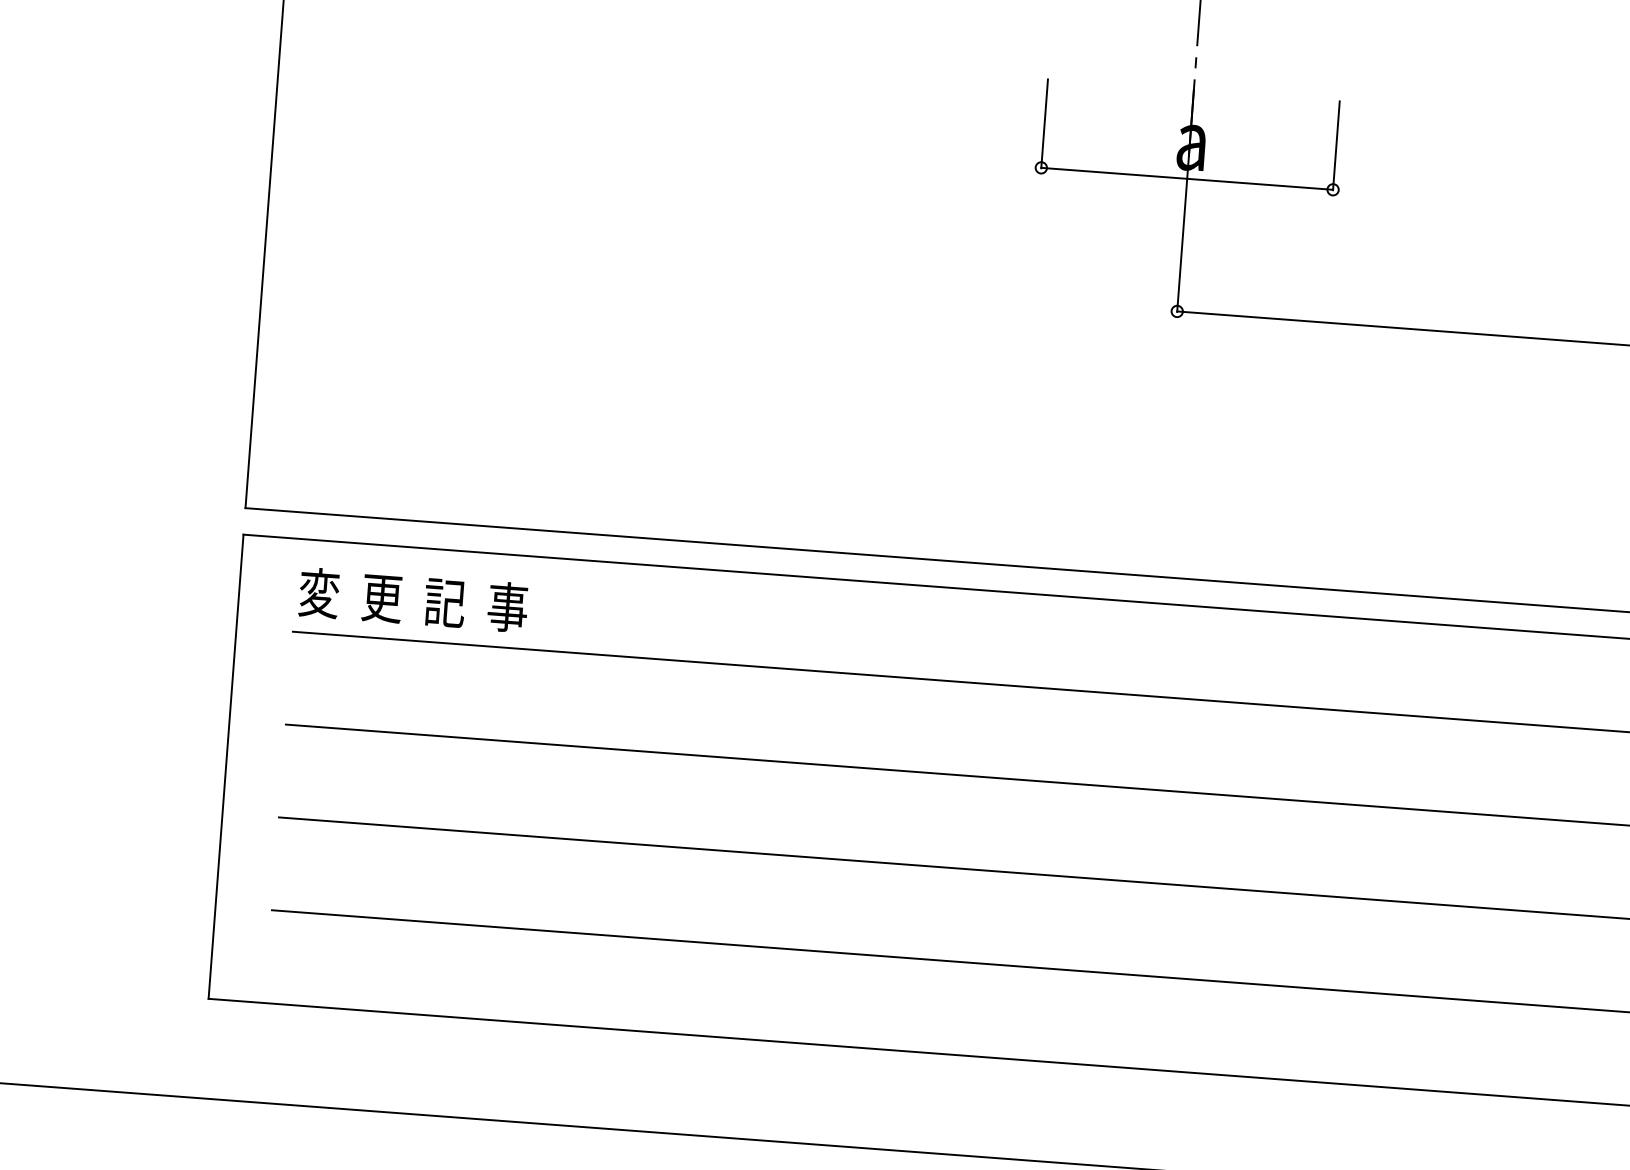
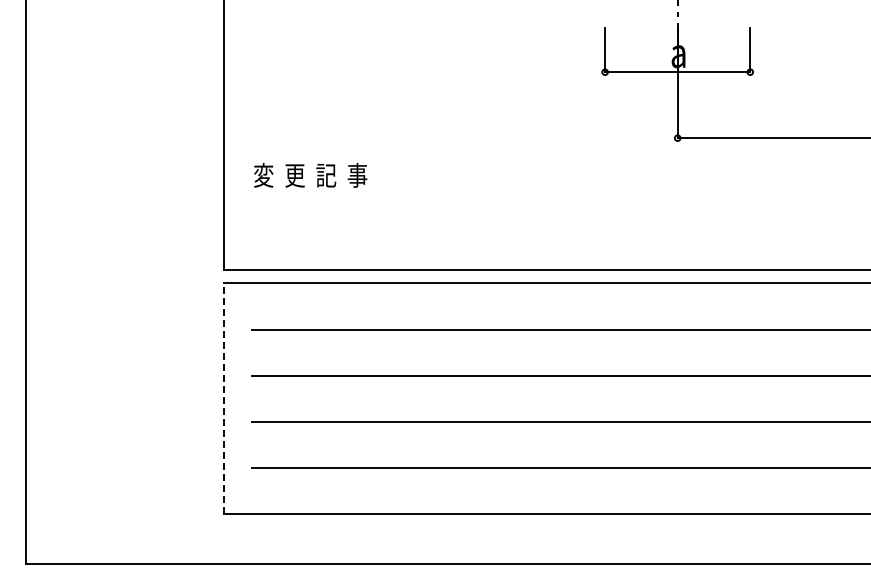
text: (413, 600) -> (310, 175), moved
line: (226, 766) -> (224, 398), solid -> dashed

